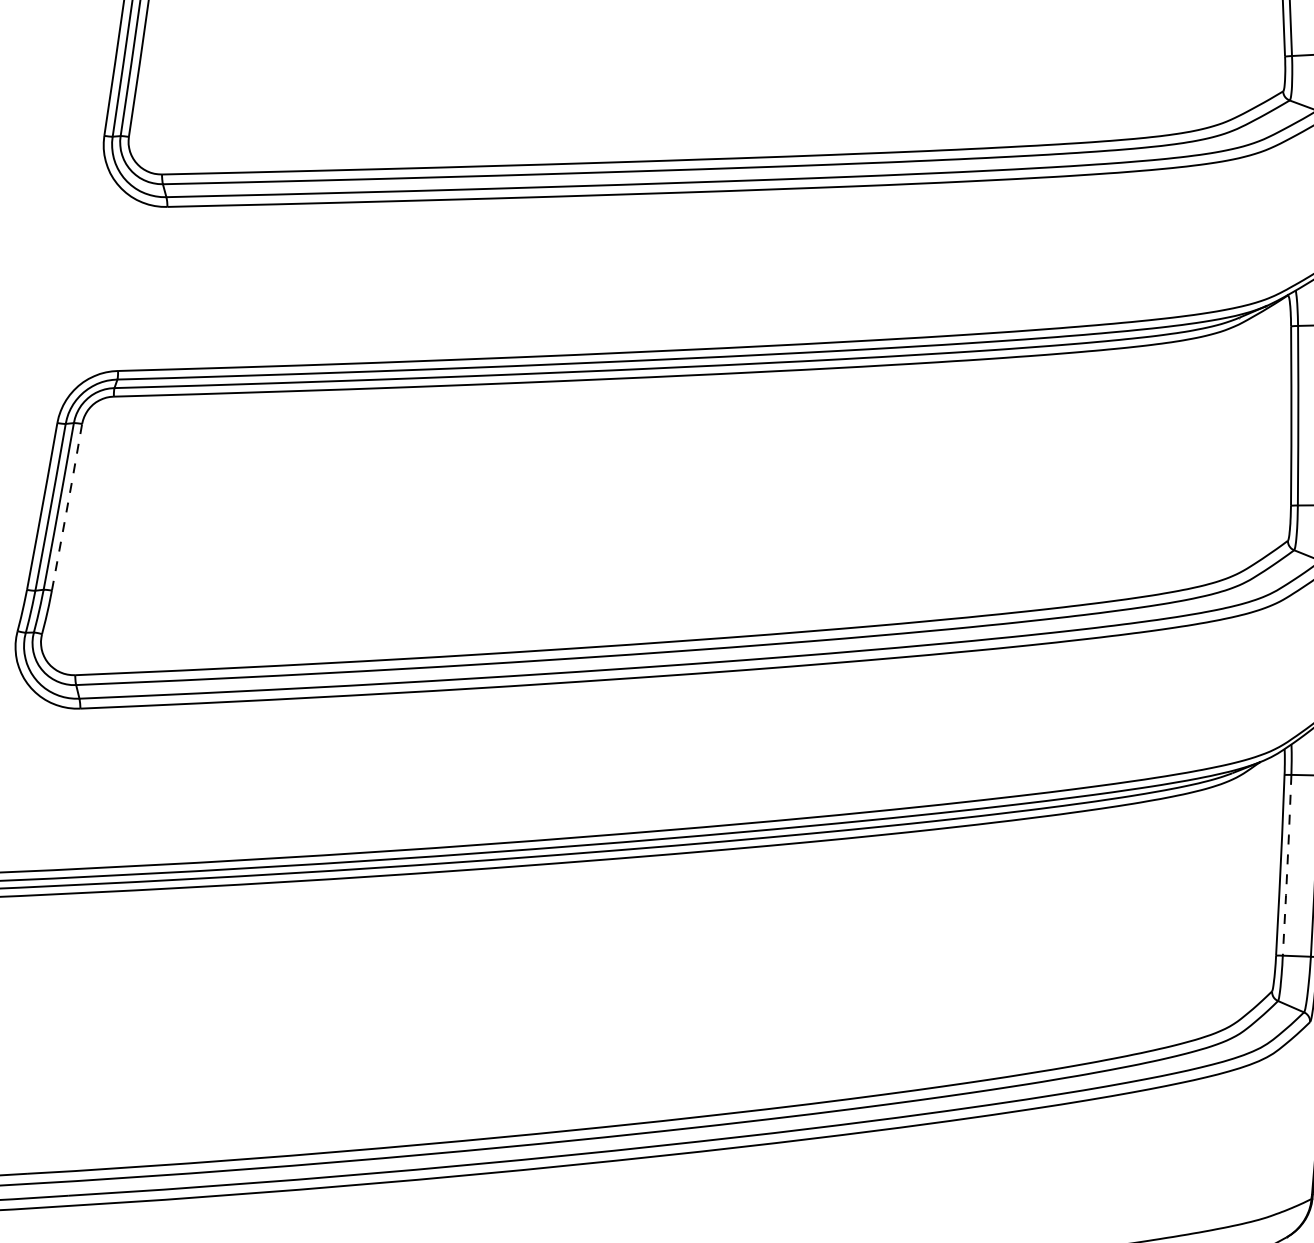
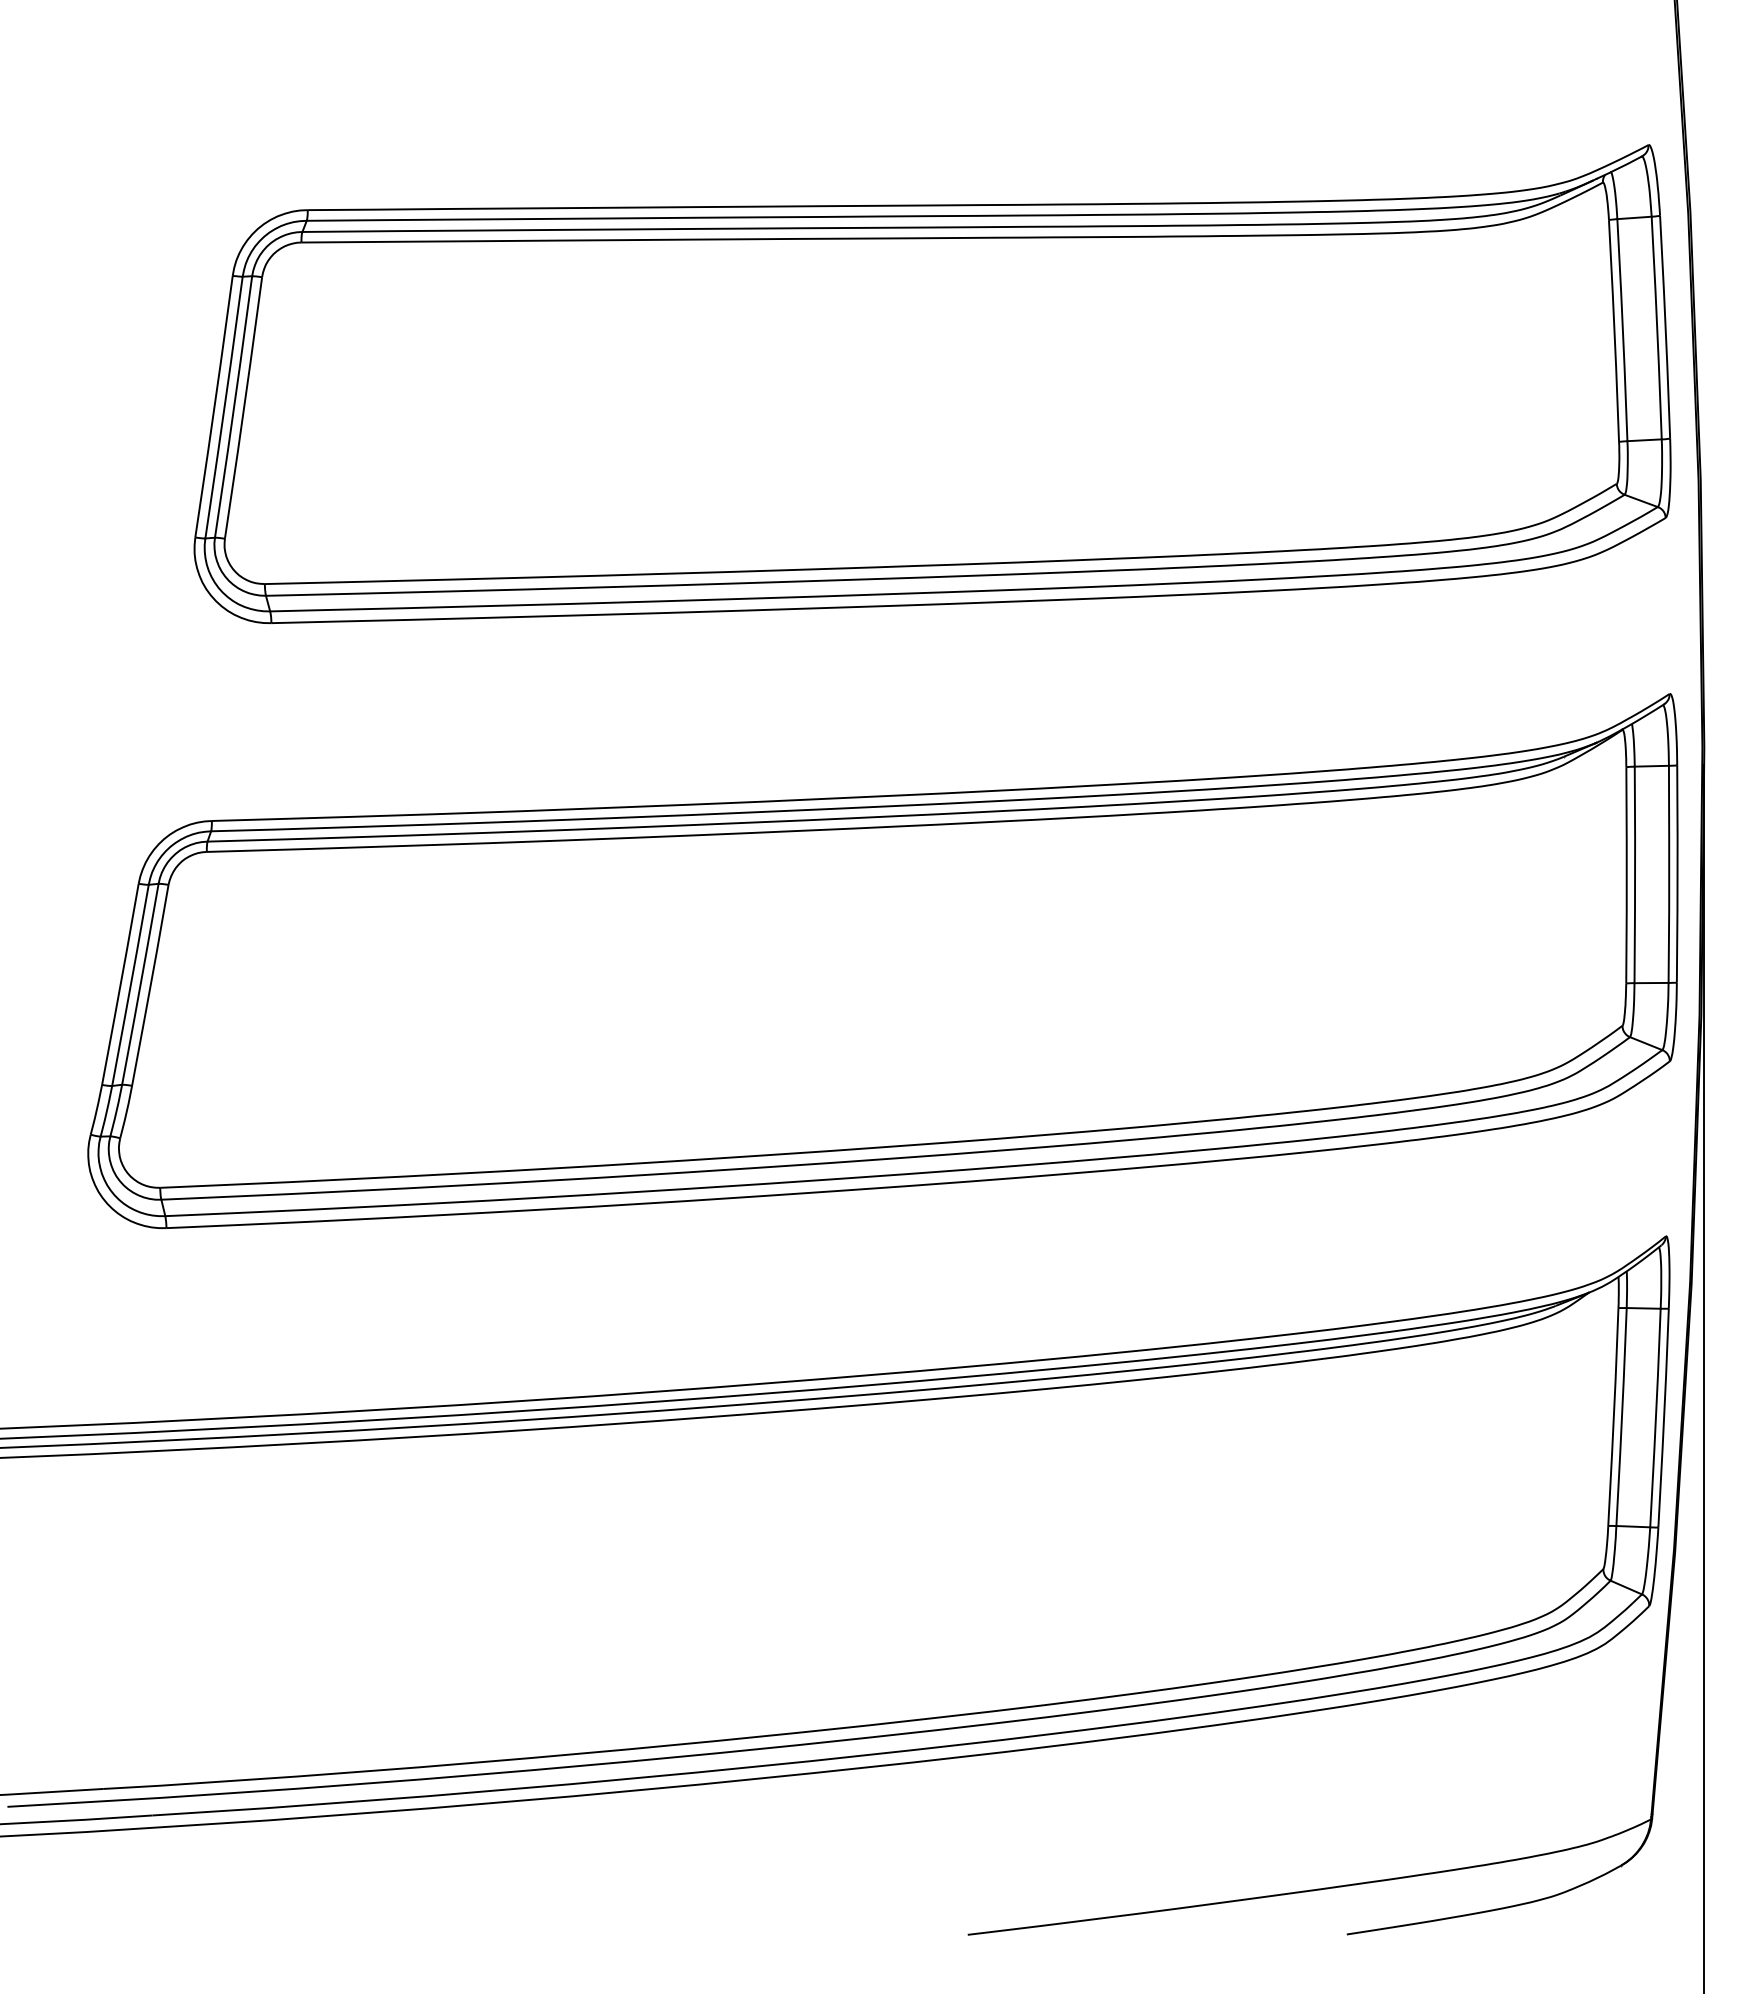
line: (67, 506) -> (150, 984), dashed -> solid
line: (1287, 865) -> (1621, 1417), dashed -> solid

